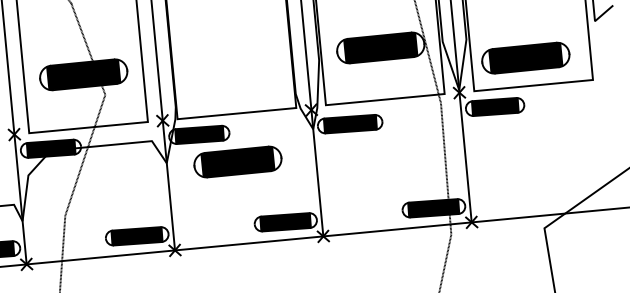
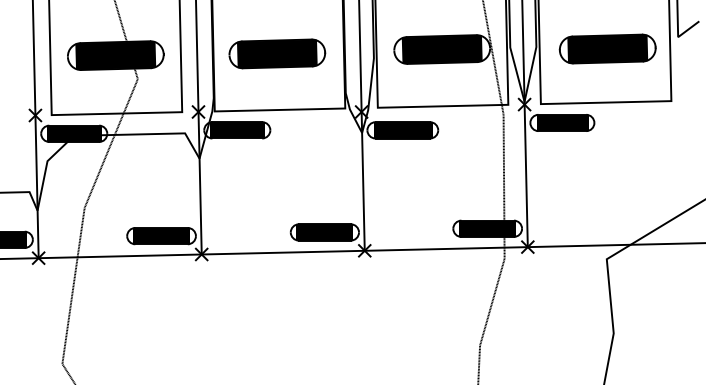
part: (525, 57) -> (607, 48), moved
part: (238, 161) -> (277, 53), moved

